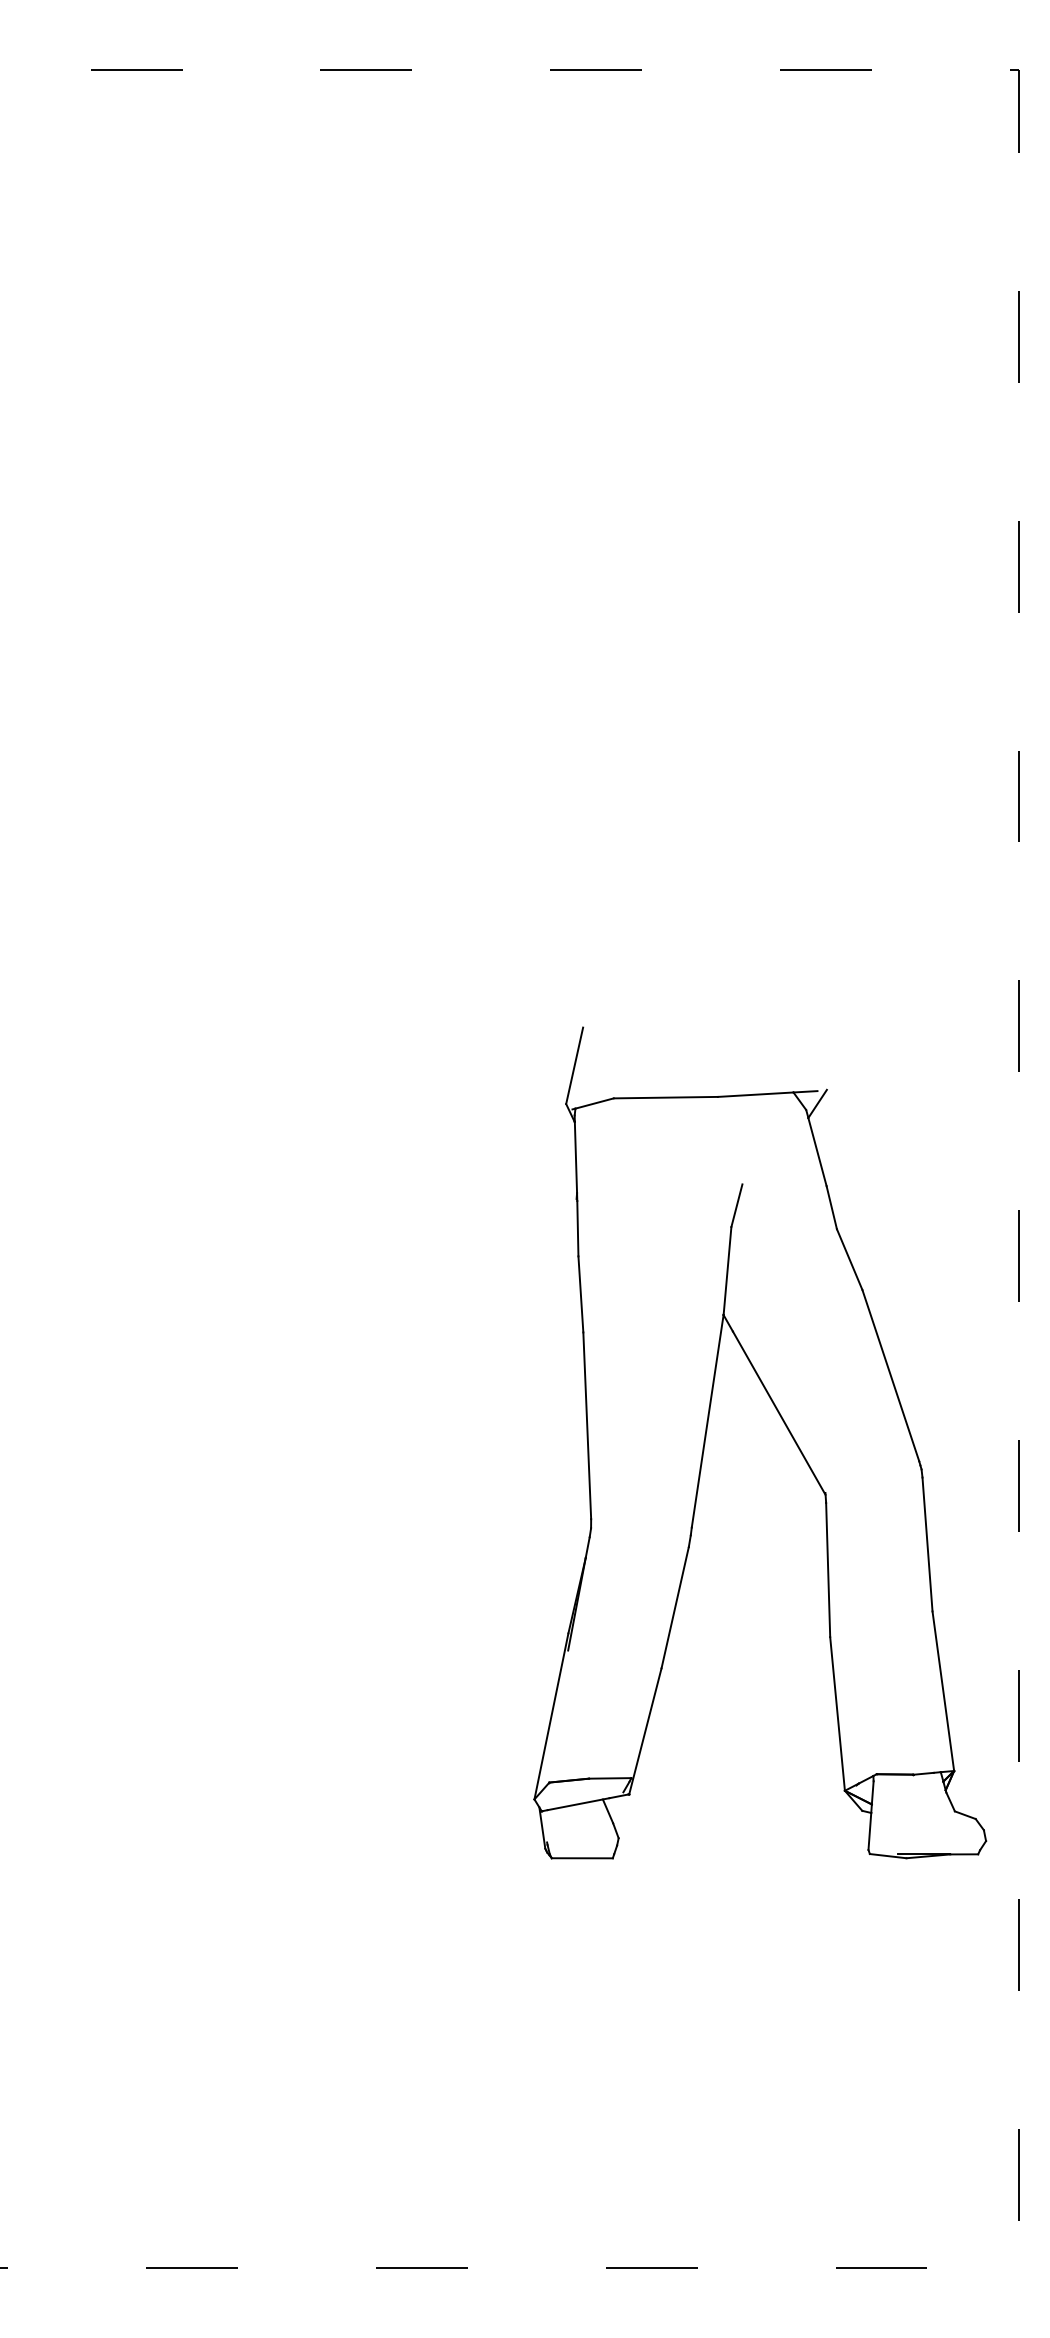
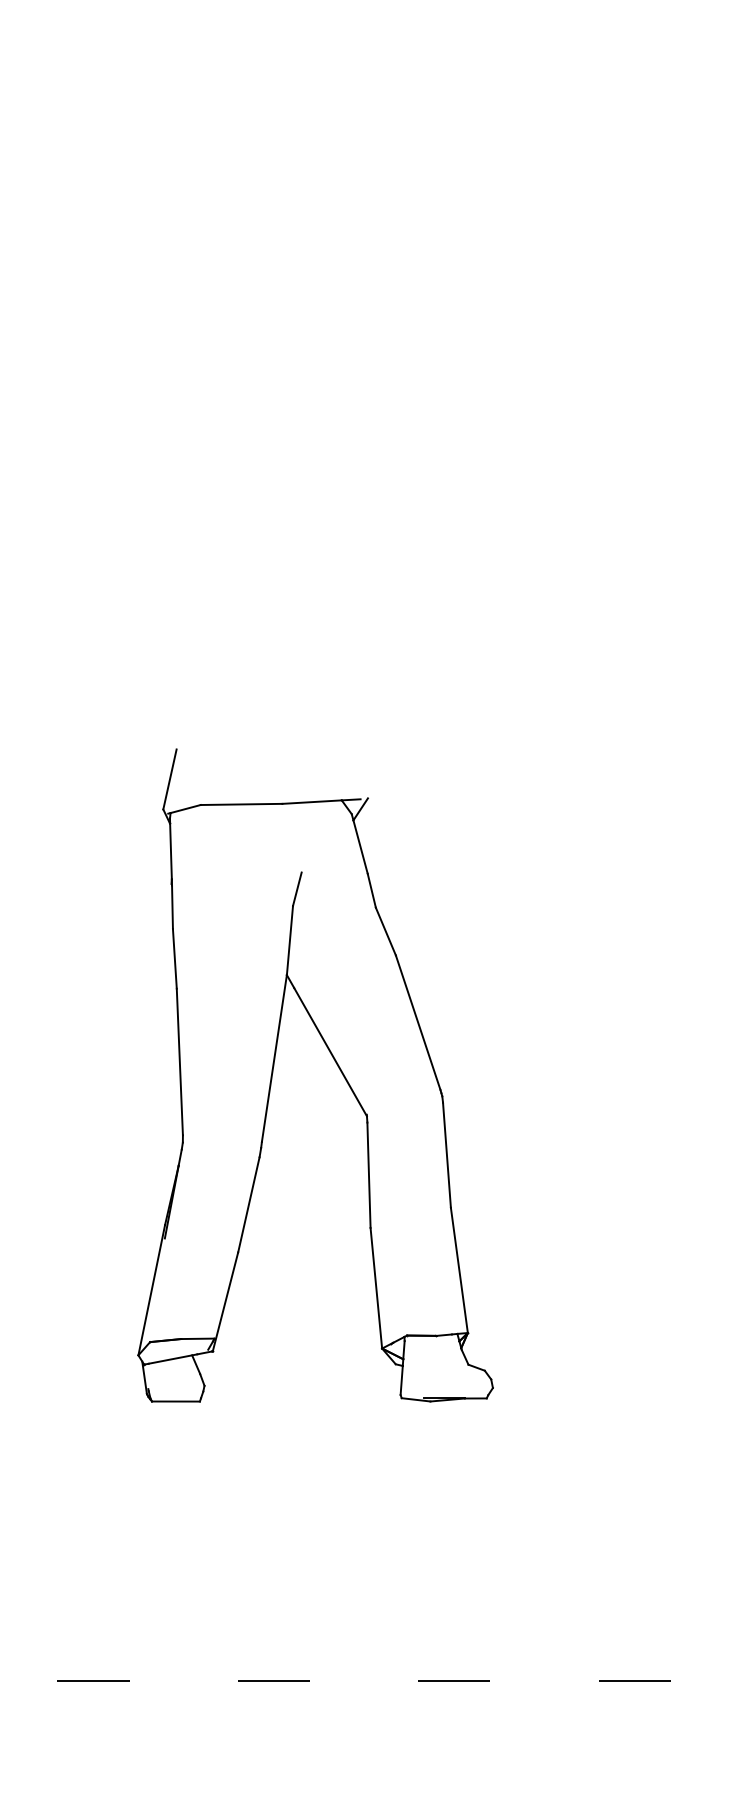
part: (786, 1428) -> (336, 1064), moved

